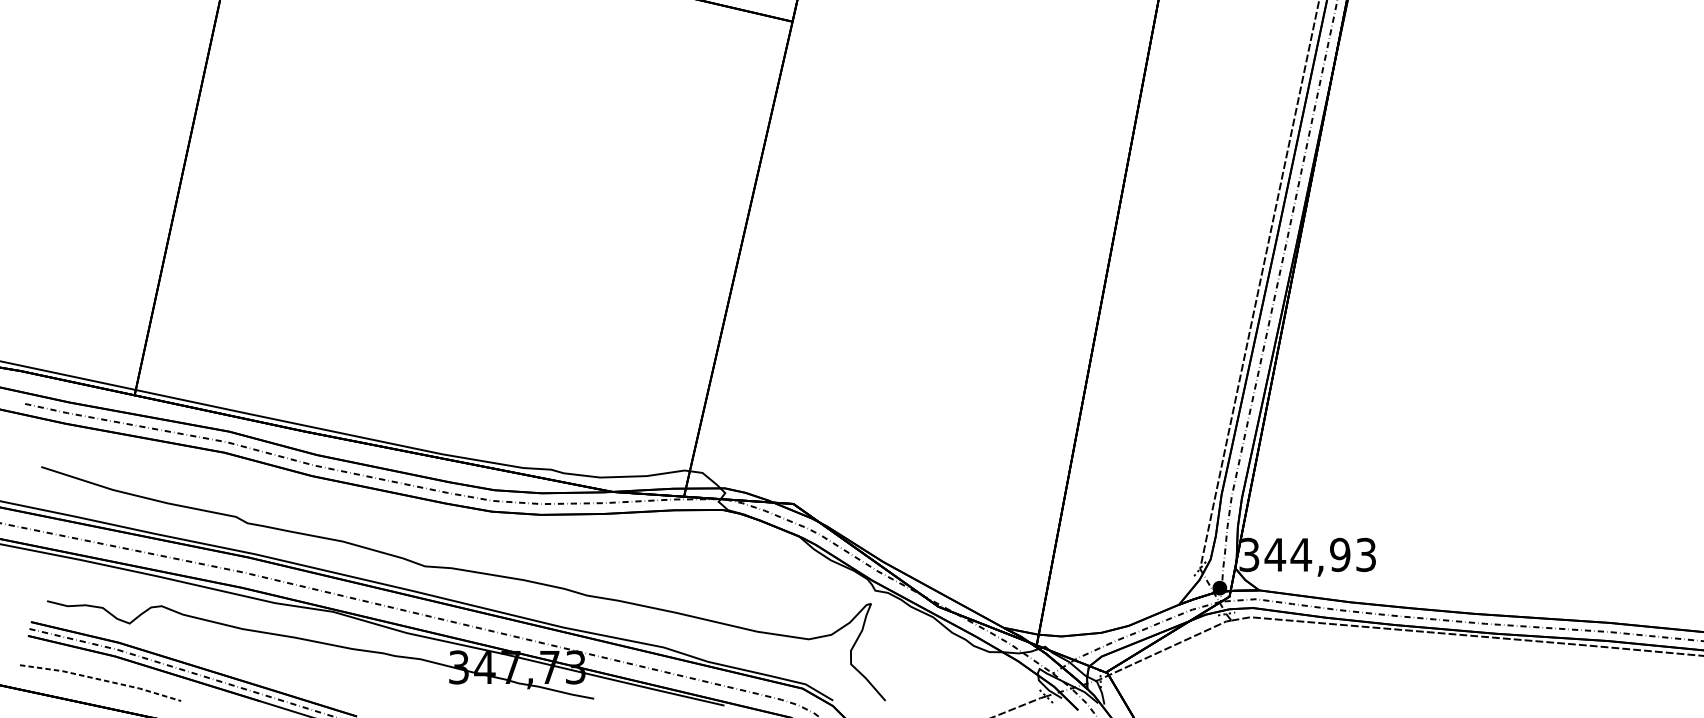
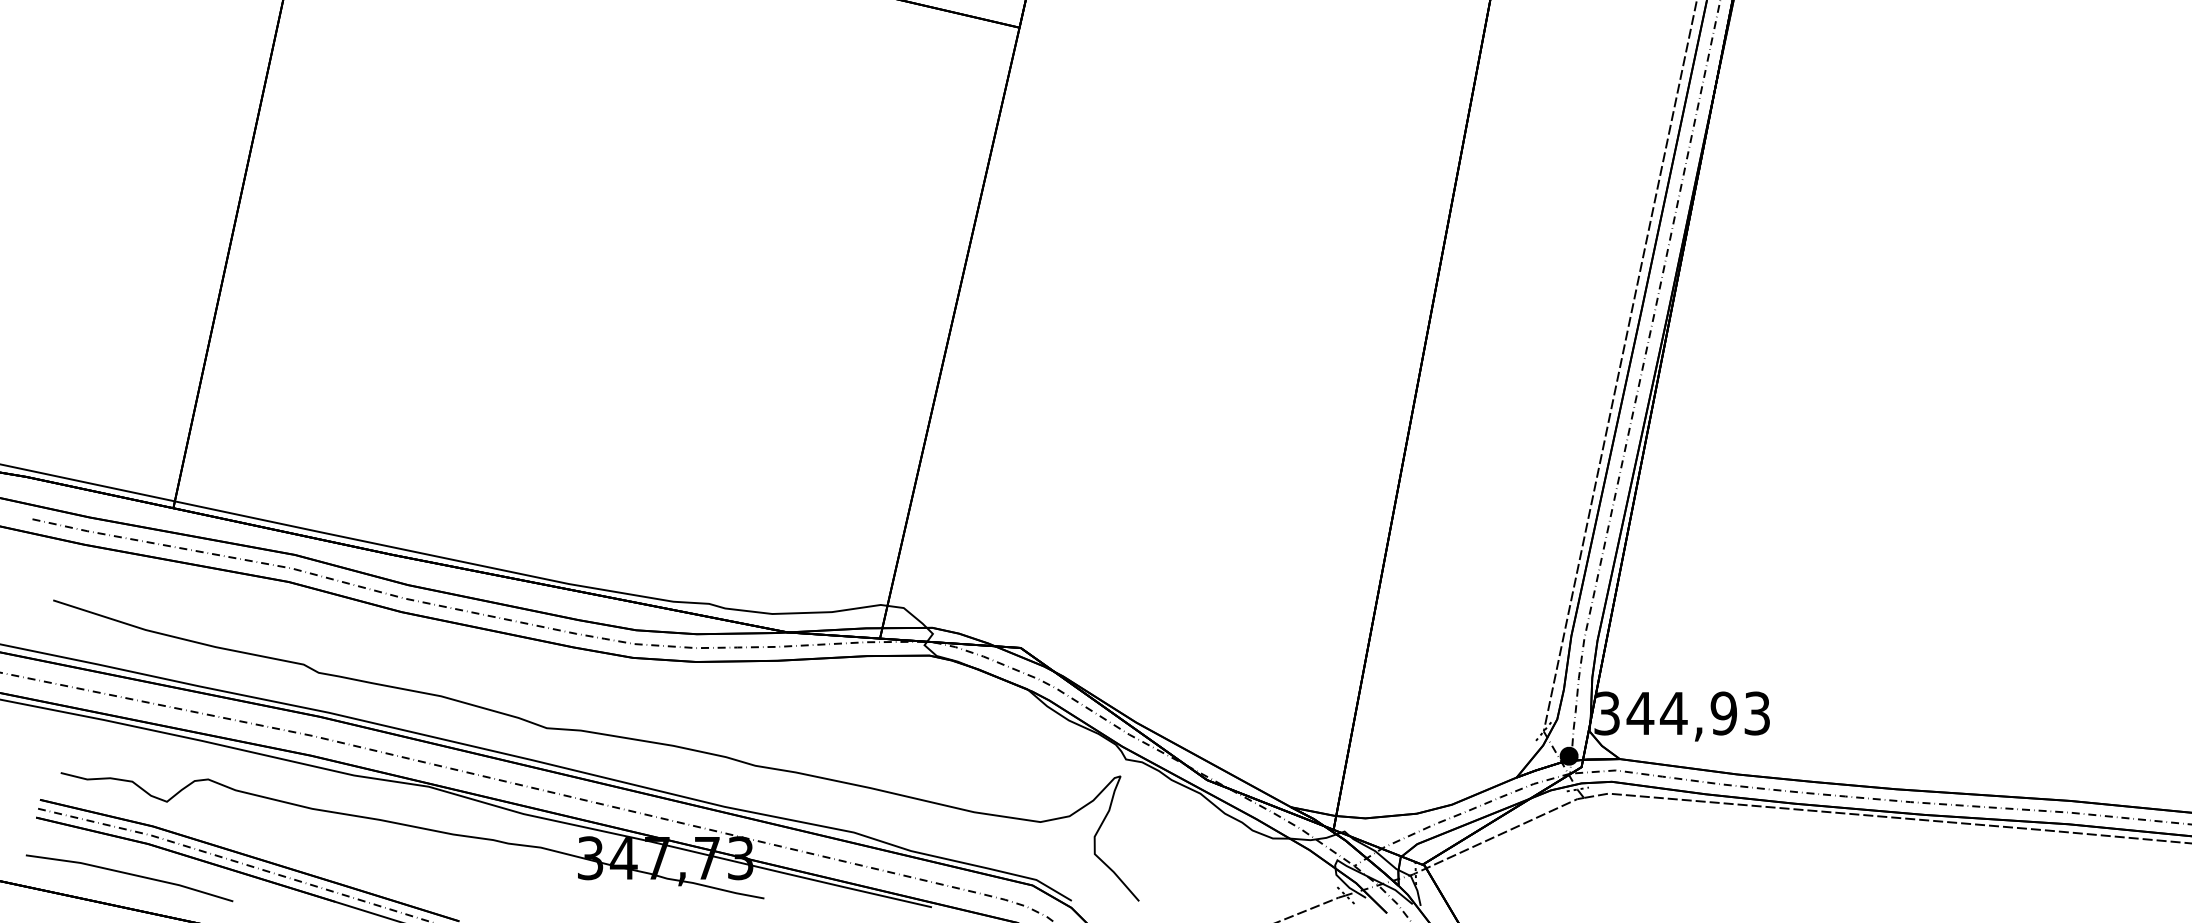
line: (102, 680) -> (131, 874), dashed -> solid

